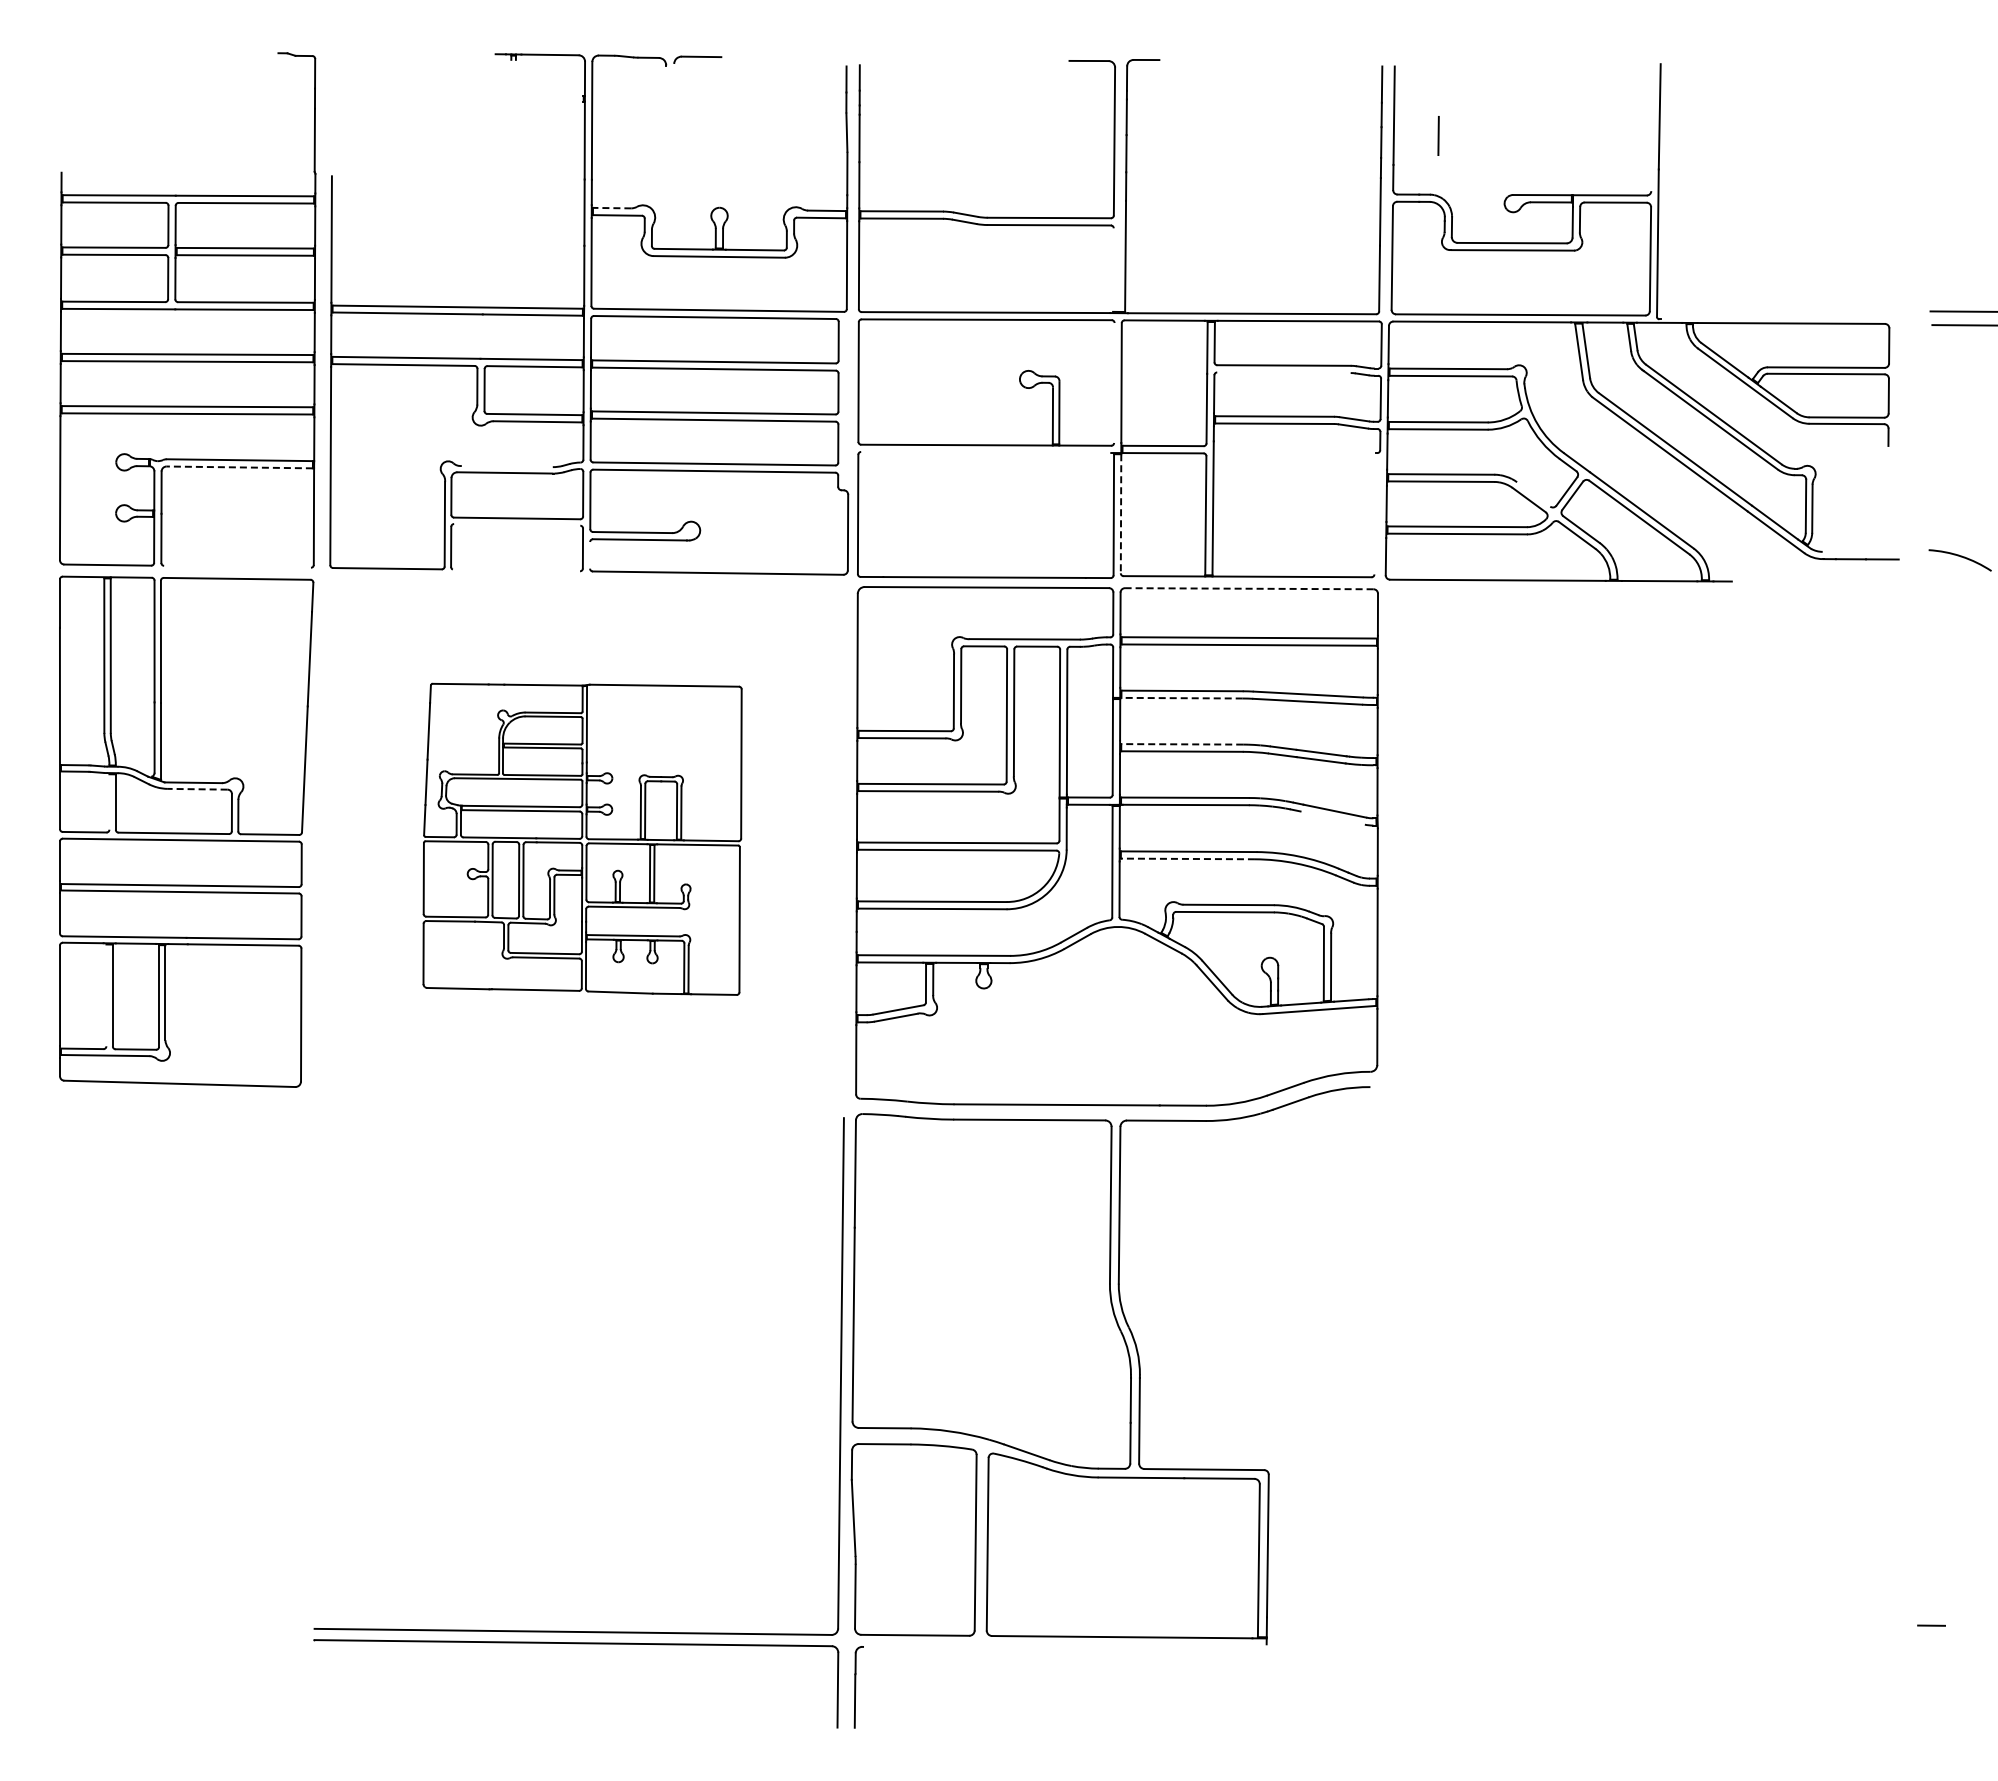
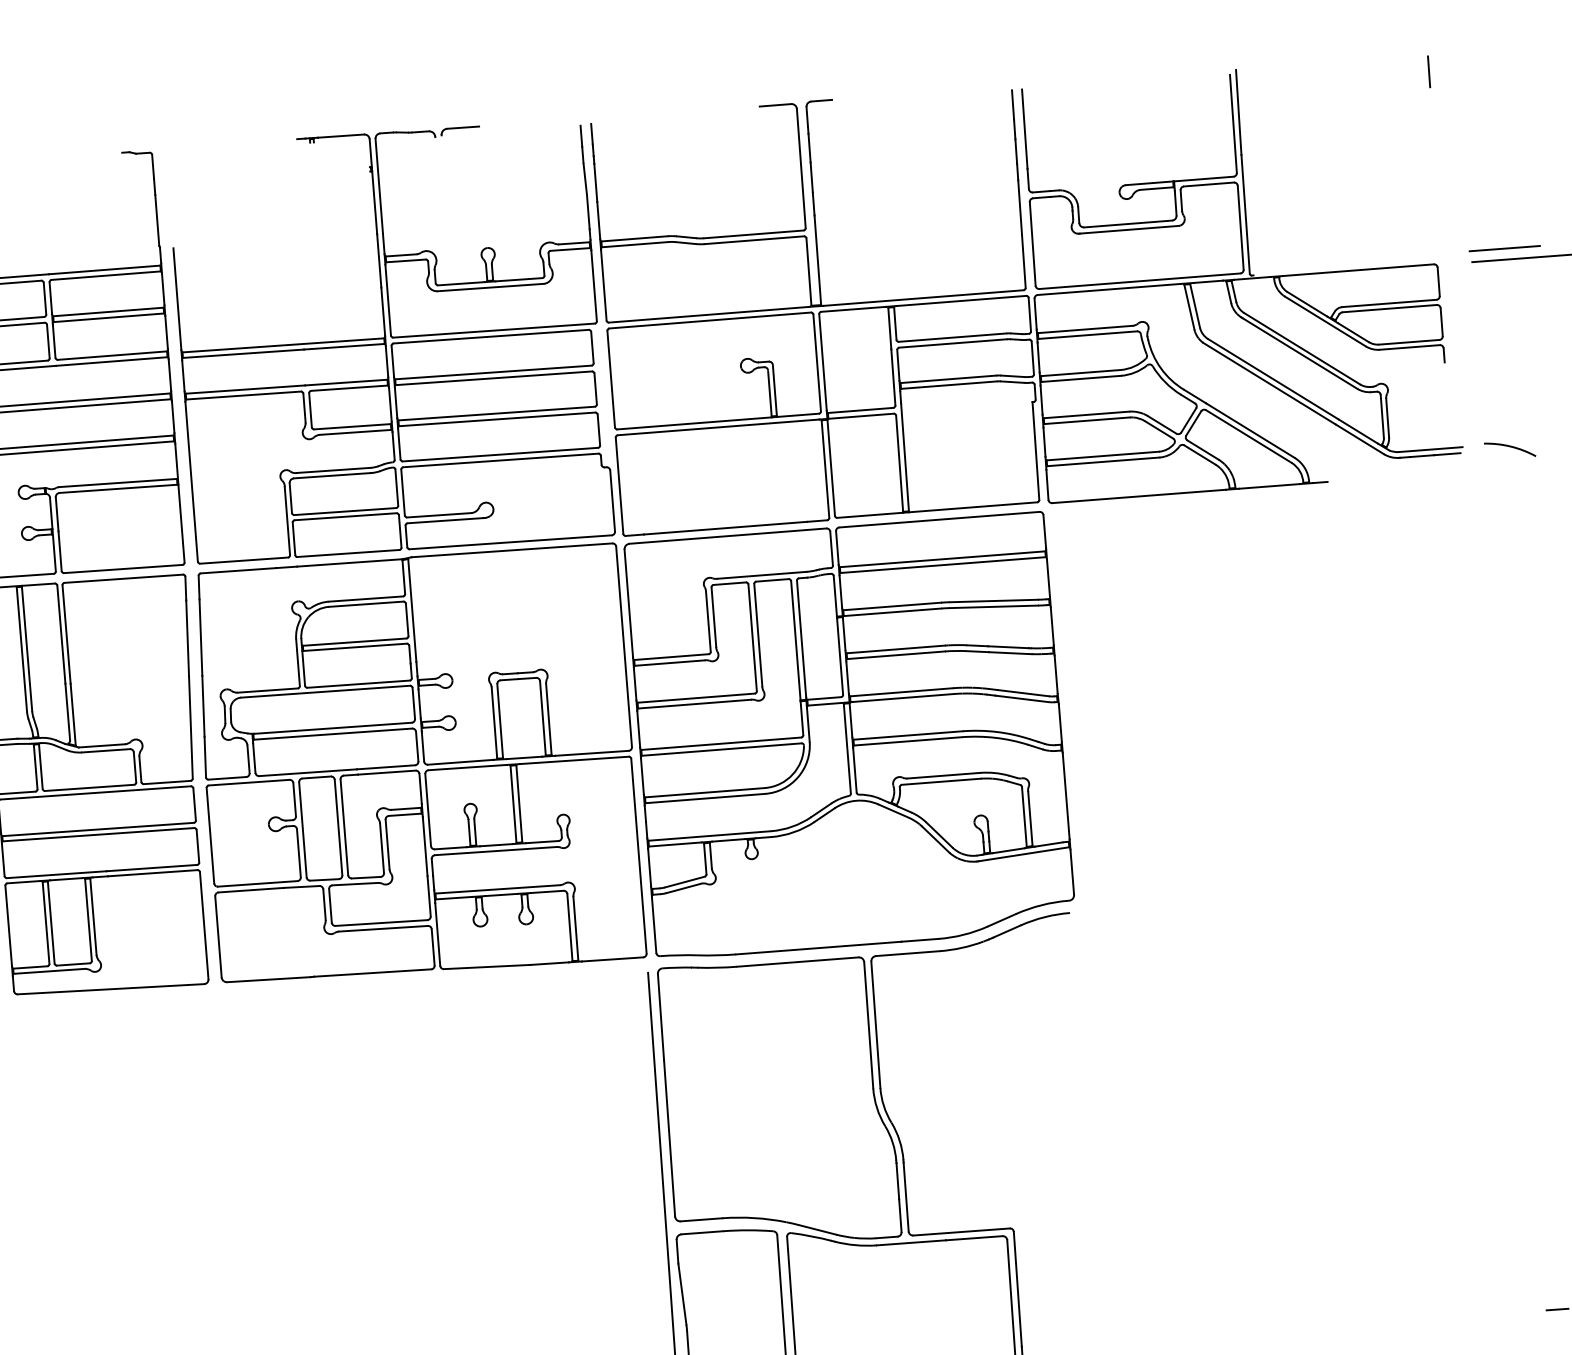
line: (1651, 130) -> (1233, 124), added
line: (1438, 135) -> (1428, 71), moved
line: (611, 208) -> (400, 255), dashed -> solid
line: (1113, 269) -> (808, 271), added
line: (1283, 372) -> (952, 343), added
line: (1114, 382) -> (817, 362), added
line: (986, 452) -> (718, 427), added
line: (506, 466) -> (333, 470), added
line: (239, 467) -> (118, 488), dashed -> solid
line: (1533, 494) -> (1162, 424), added
line: (1121, 513) -> (831, 467), dashed -> solid
line: (1375, 513) -> (1036, 450), added
line: (517, 524) -> (345, 516), added
line: (1861, 551) -> (1430, 449), added
line: (590, 555) -> (406, 536), added
line: (237, 566) -> (123, 568), added
line: (516, 570) -> (348, 553), added
line: (1248, 588) -> (938, 519), dashed -> solid
line: (1182, 698) -> (892, 612), dashed -> solid
line: (1182, 744) -> (895, 649), dashed -> solid
line: (197, 789) -> (105, 751), dashed -> solid
line: (109, 801) -> (35, 766), added
line: (1332, 817) -> (1021, 698), added
part: (582, 839) -> (419, 765), size x1.67
line: (1187, 858) -> (907, 741), dashed -> solid
line: (106, 995) -> (46, 922), added

